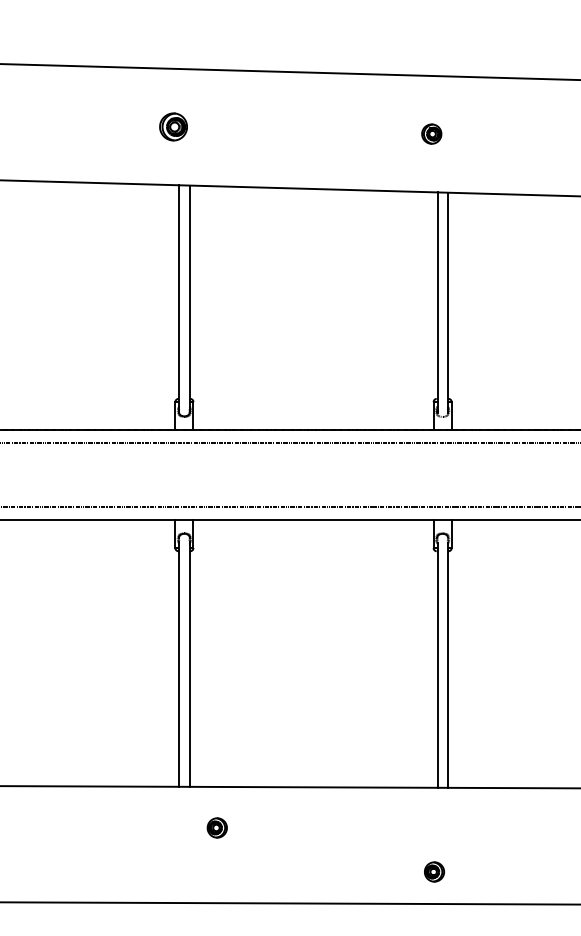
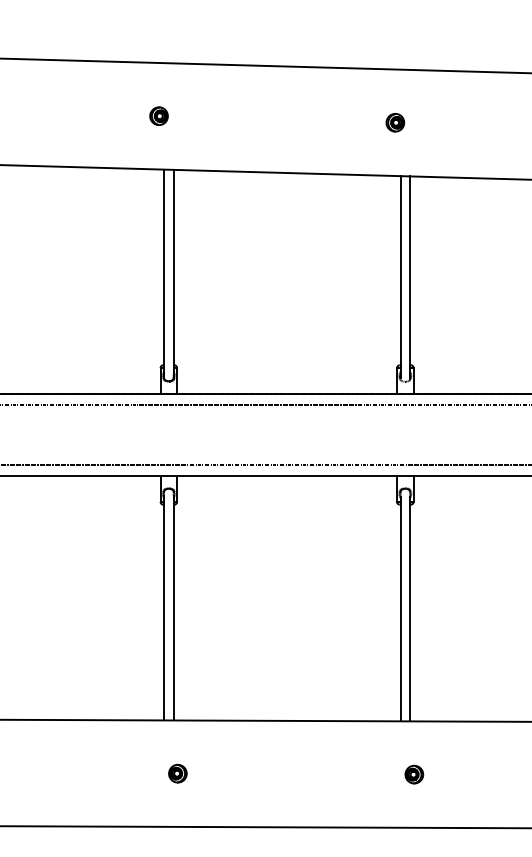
part: (173, 126) -> (158, 115), size x0.71
part: (216, 827) -> (177, 773), moved
part: (434, 871) -> (414, 774), moved

